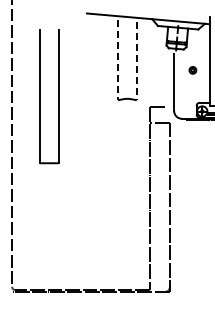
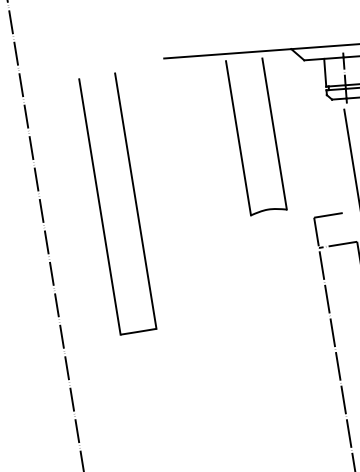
line: (118, 60) -> (239, 138), dashed -> solid
line: (136, 61) -> (274, 135), dashed -> solid
part: (40, 96) -> (100, 206), moved

